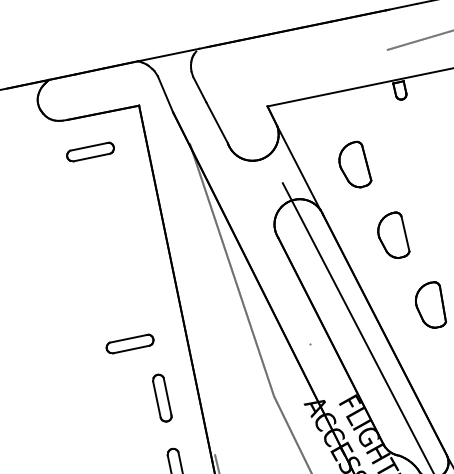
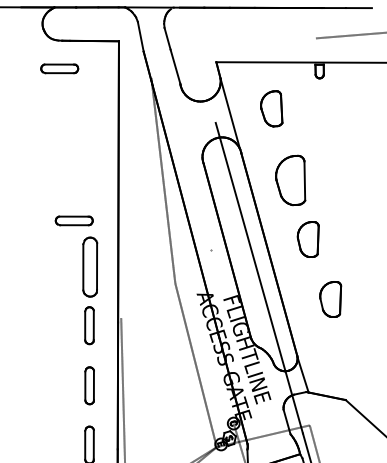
part: (90, 151) -> (59, 68), moved
part: (353, 165) -> (271, 108), moved
part: (392, 236) -> (290, 180), size x1.4
part: (161, 397) -> (89, 266), size x1.6

